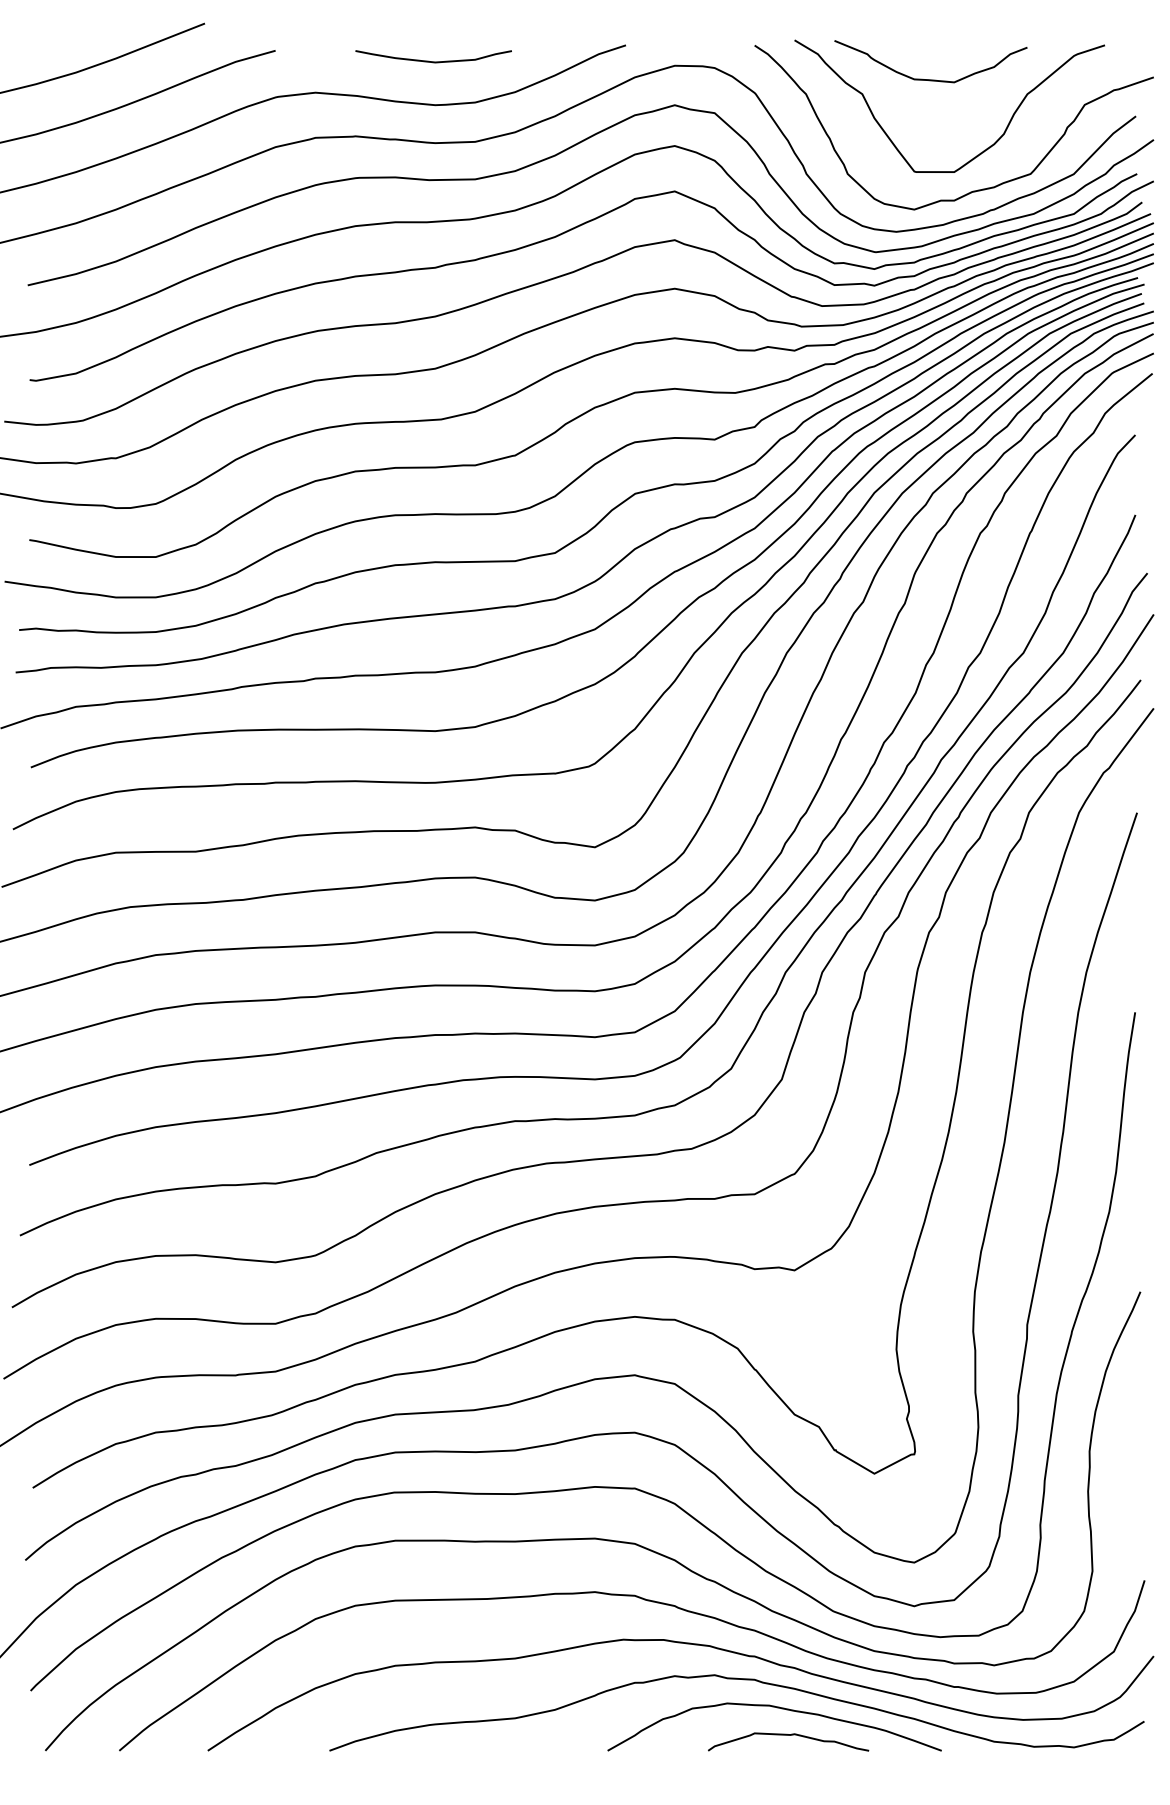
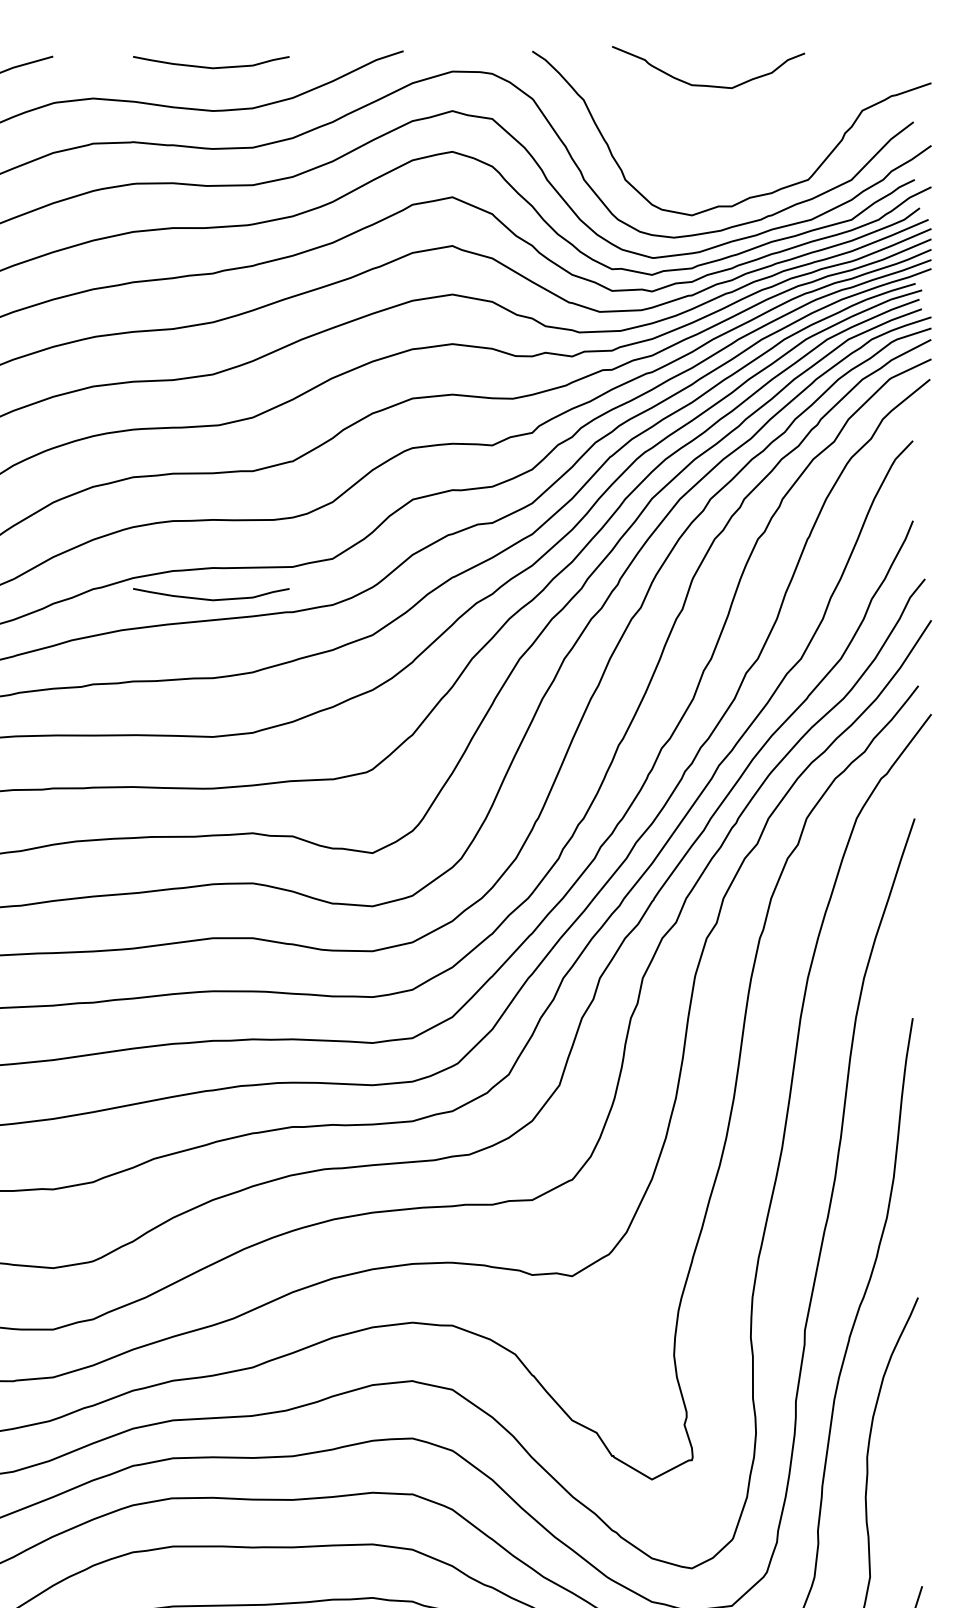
curve: (980, 152) -> (758, 158), removed
curve: (433, 593) -> (211, 599), added

